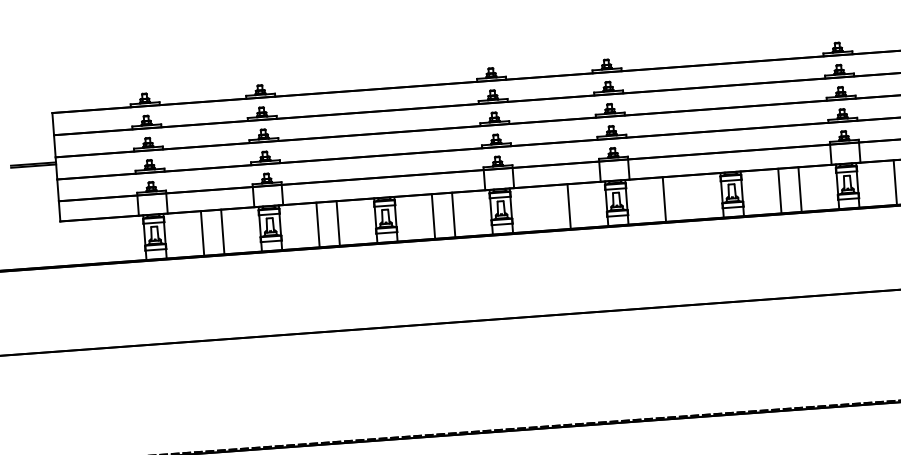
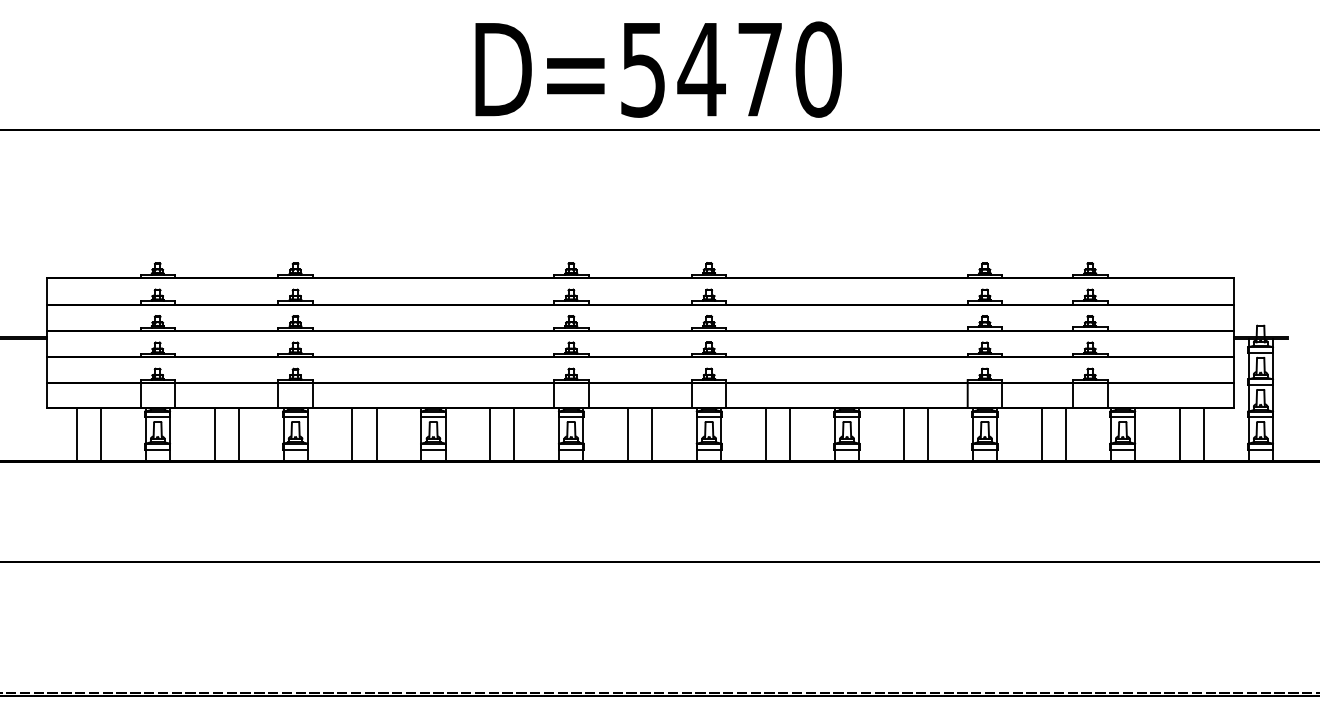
line: (684, 197) -> (790, 433), added
line: (549, 207) -> (628, 433), added
line: (106, 239) -> (100, 433), added
line: (86, 241) -> (76, 433), added

